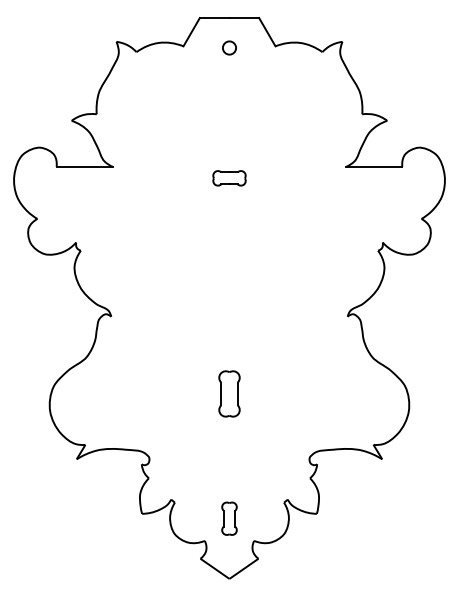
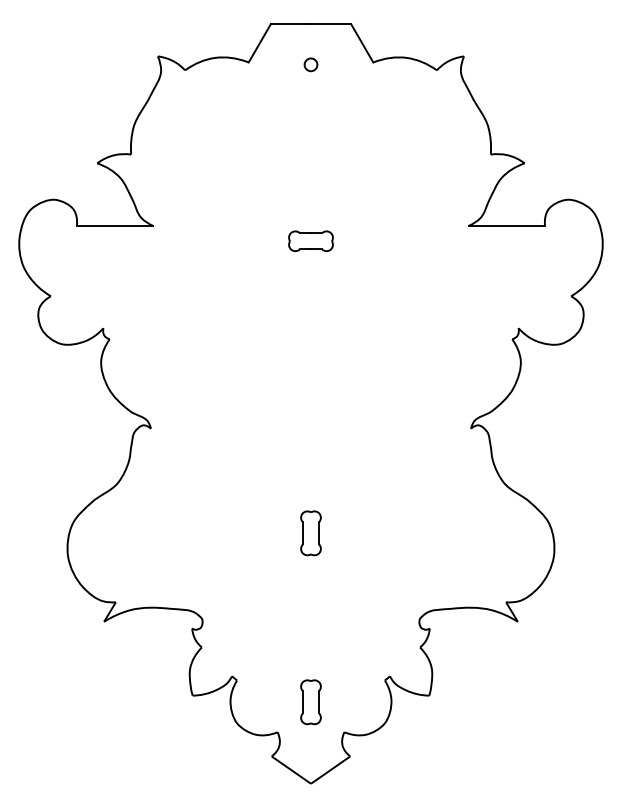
circle: (229, 47) -> (310, 64), size x0.71
part: (229, 394) -> (310, 533), size x0.71

